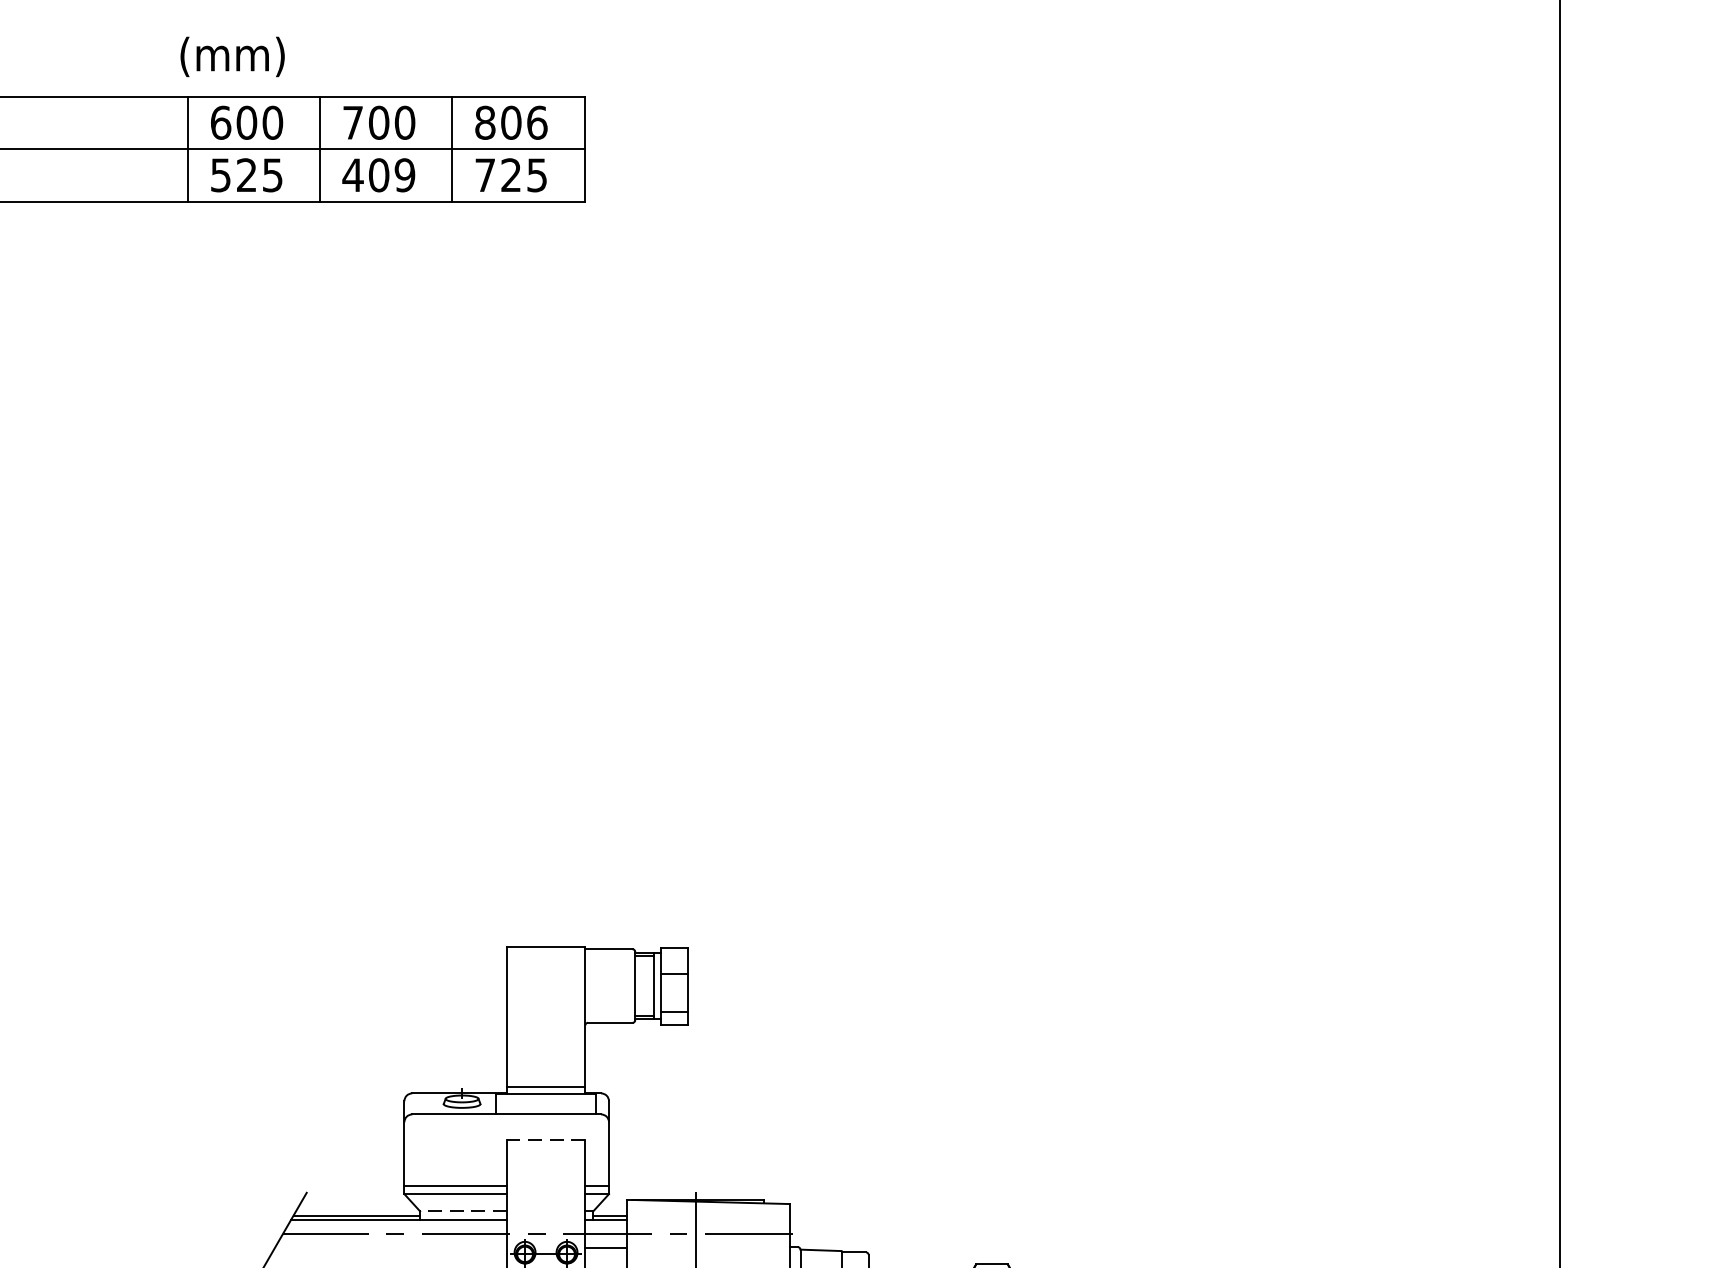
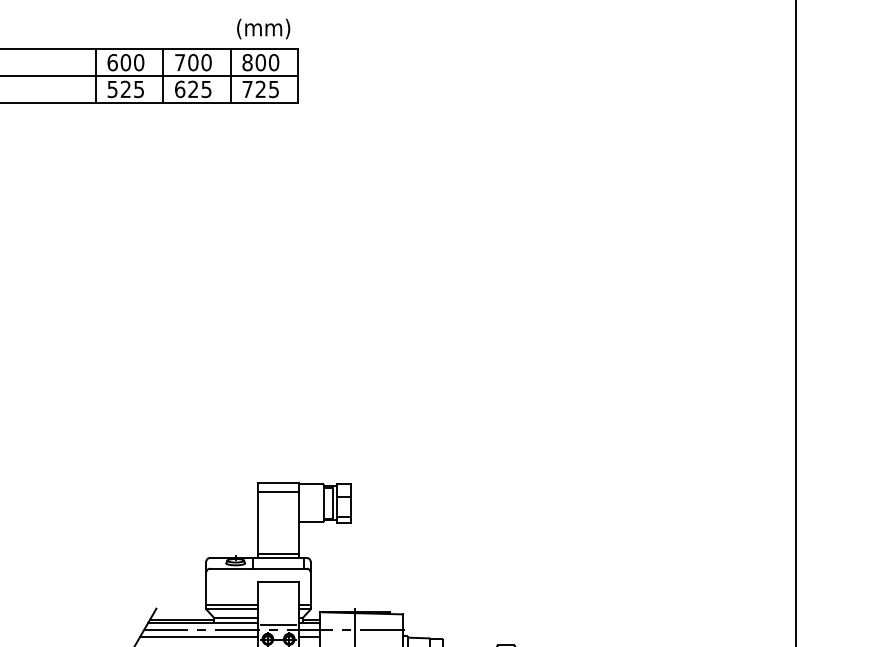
text: (232, 55) -> (263, 28), moved
text: (538, 122) -> (274, 62), 806 -> 800
text: (377, 175) -> (192, 89), 409 -> 625
line: (545, 963) -> (278, 491), added
line: (547, 1139) -> (279, 581), dashed -> solid
line: (461, 1212) -> (235, 618), dashed -> solid
line: (545, 1225) -> (278, 625), added
line: (391, 1247) -> (199, 636), added

